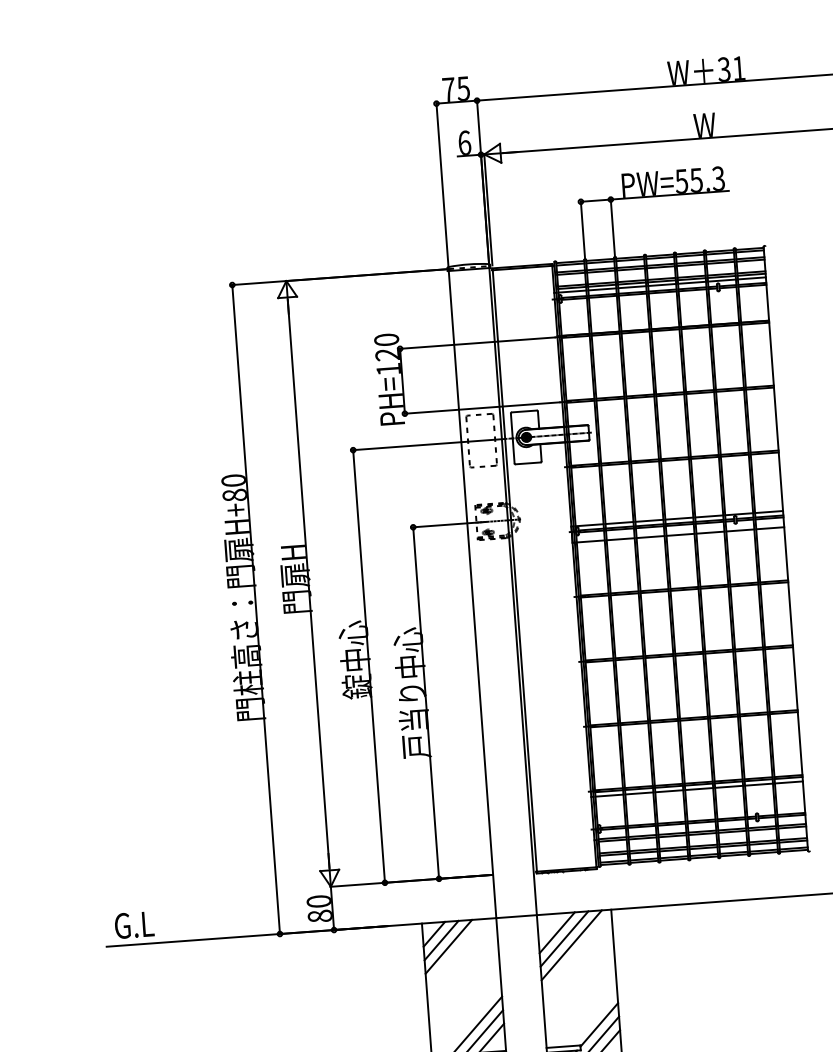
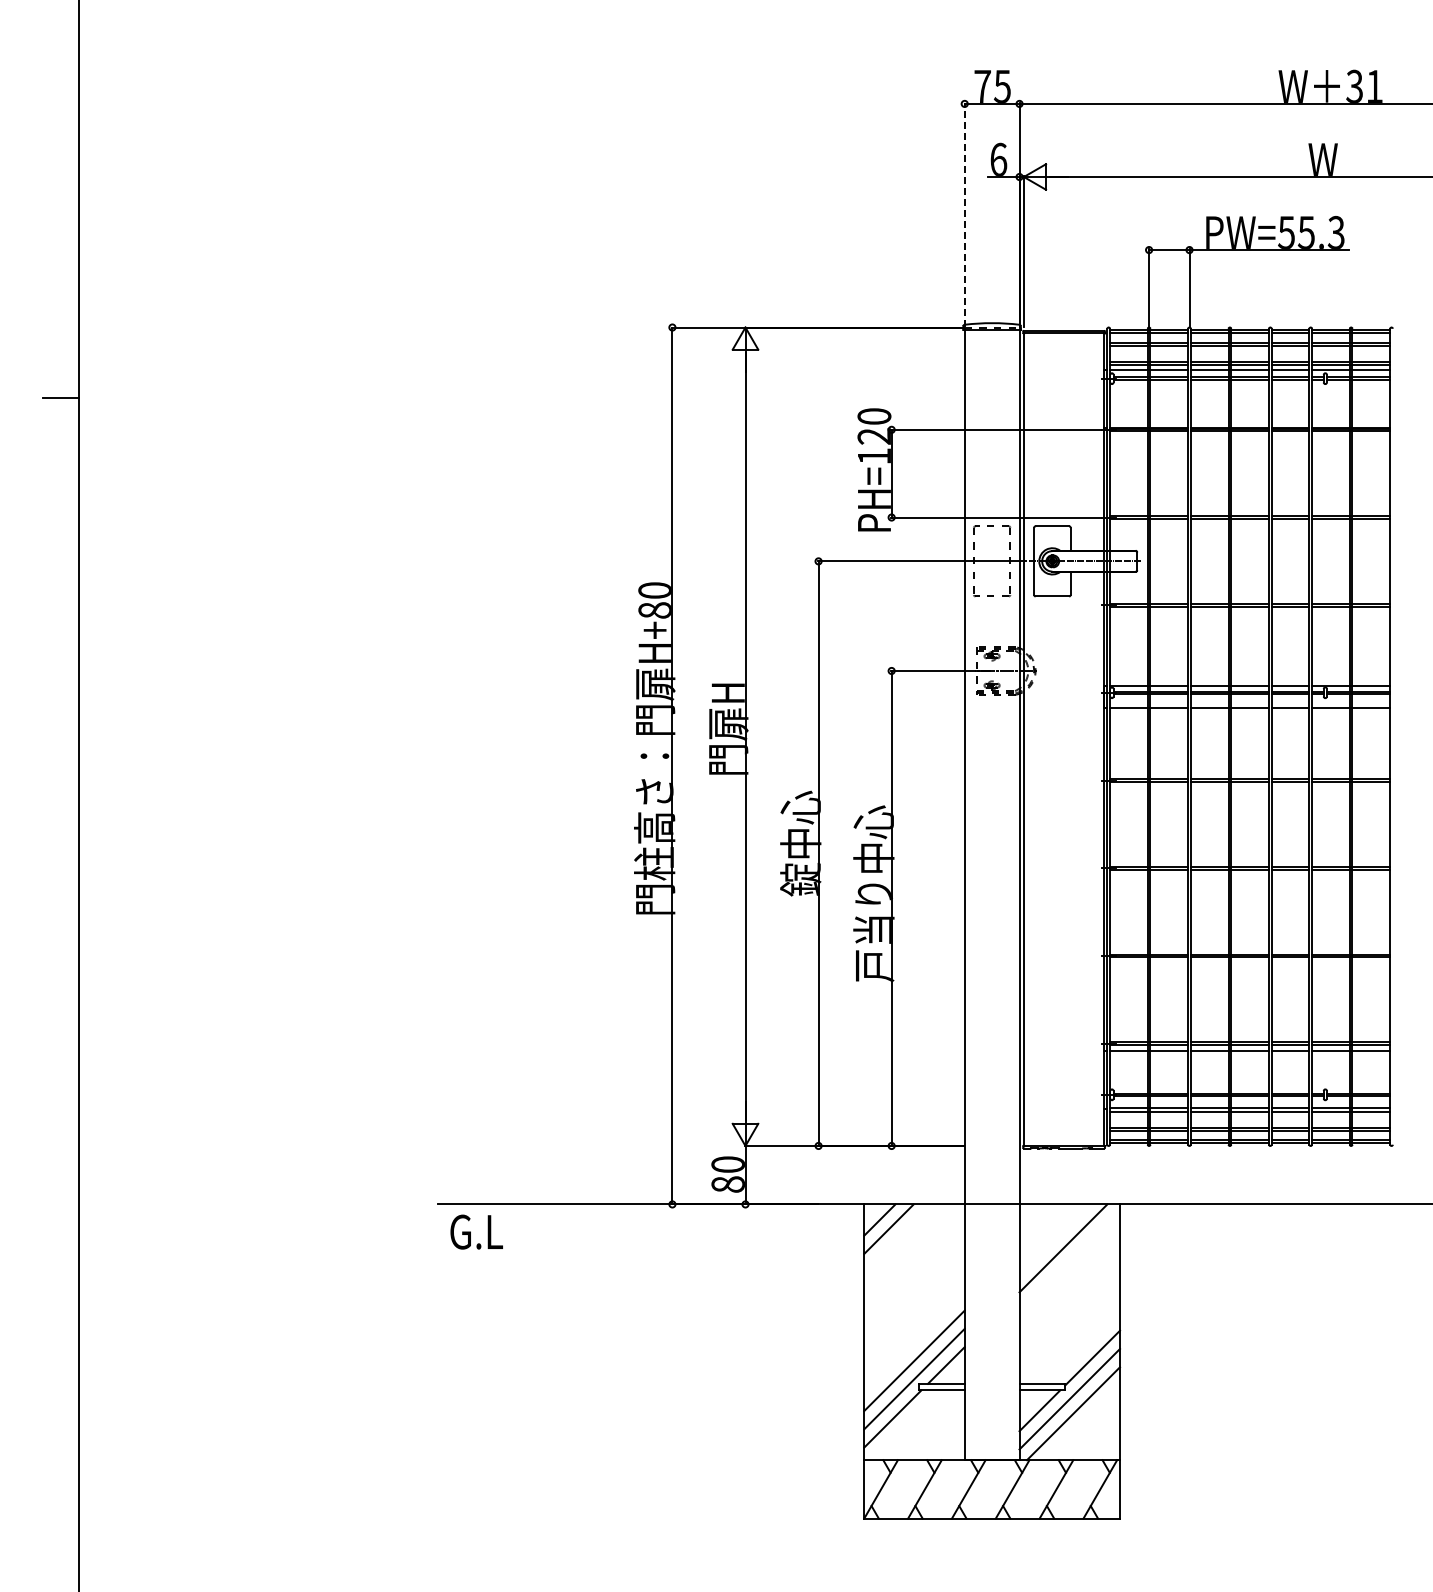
line: (442, 186) -> (964, 215), solid -> dashed
text: (134, 924) -> (476, 1231), moved
line: (556, 932) -> (1044, 1229), removed
line: (564, 939) -> (1054, 1239), removed
line: (448, 946) -> (897, 1238), removed

